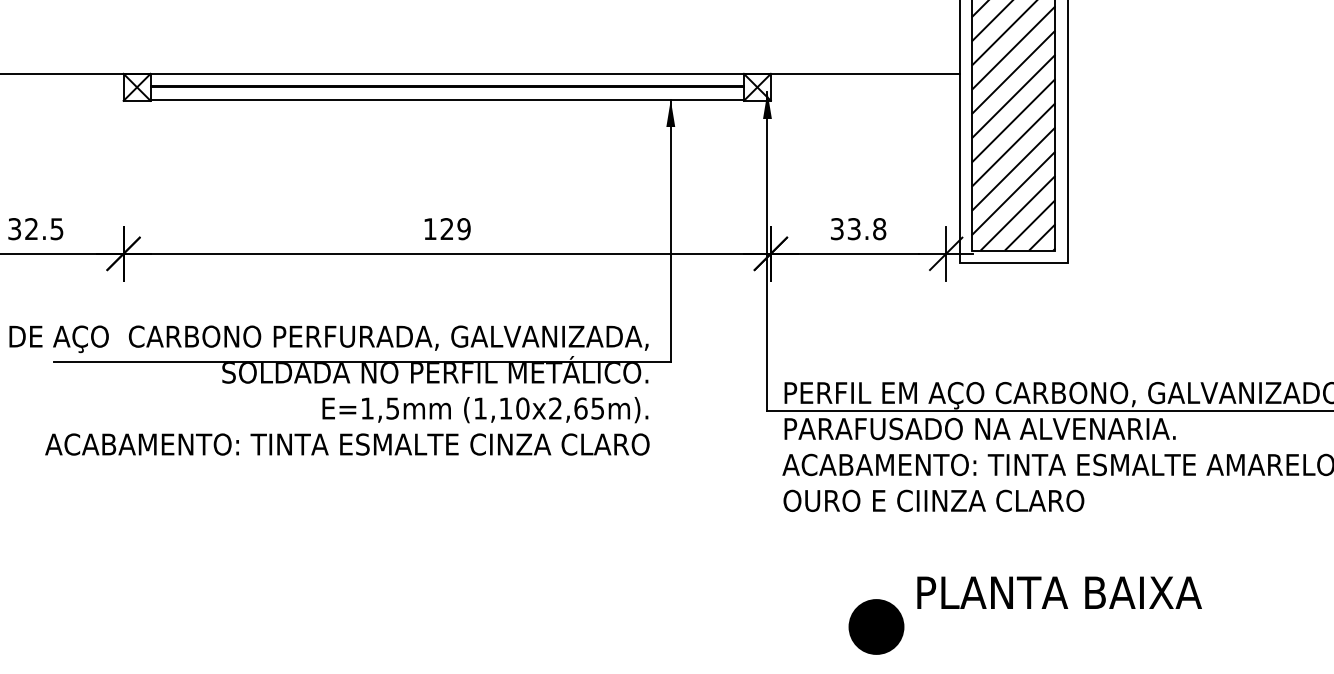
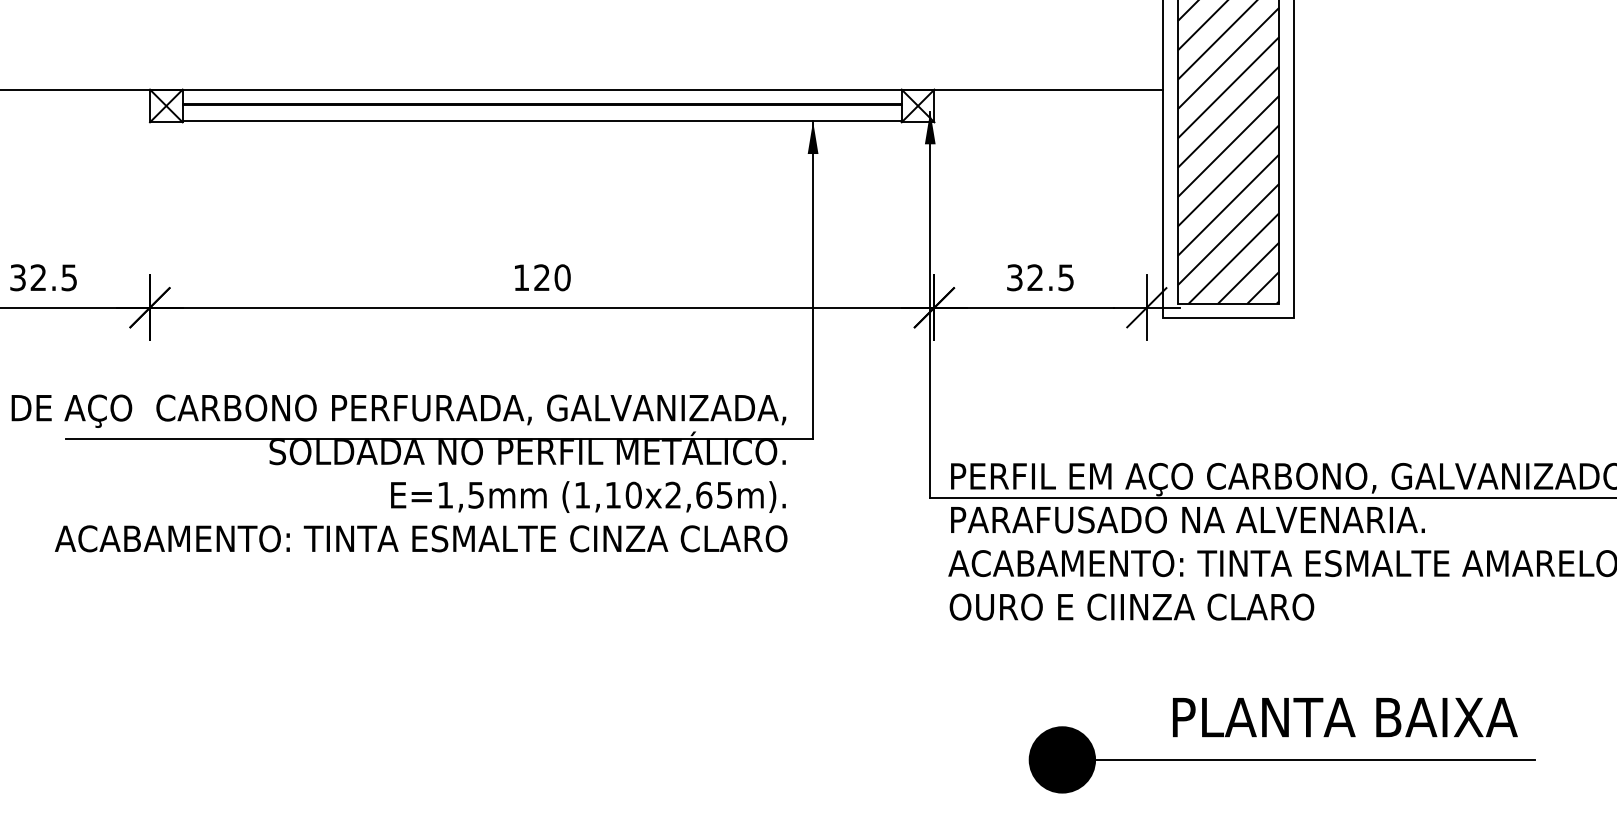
text: (464, 228) -> (562, 277), 129 -> 120
text: (866, 228) -> (1050, 277), 33.8 -> 32.5
text: (1059, 592) -> (1345, 717), moved
line: (1084, 626) -> (1314, 759), added

